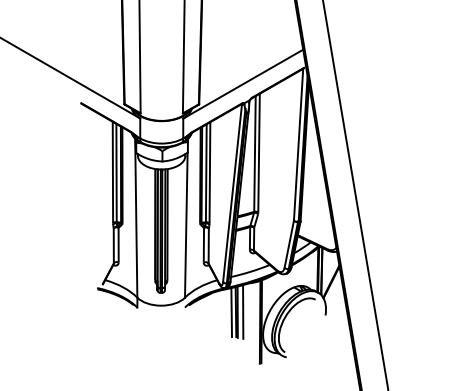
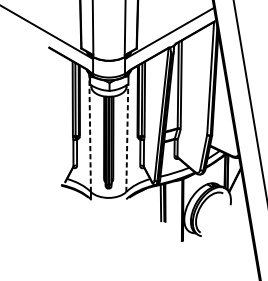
line: (136, 217) -> (90, 132), solid -> dashed
line: (186, 225) -> (127, 138), solid -> dashed
line: (243, 311) -> (169, 202), removed

